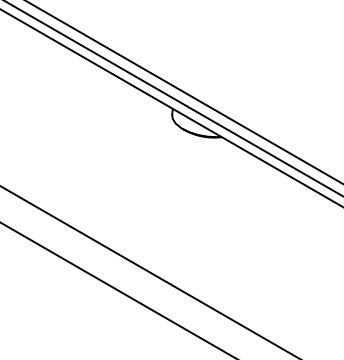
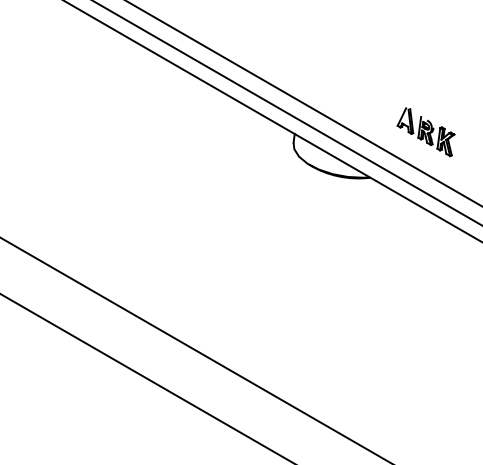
part: (257, 107) -> (425, 131), added

